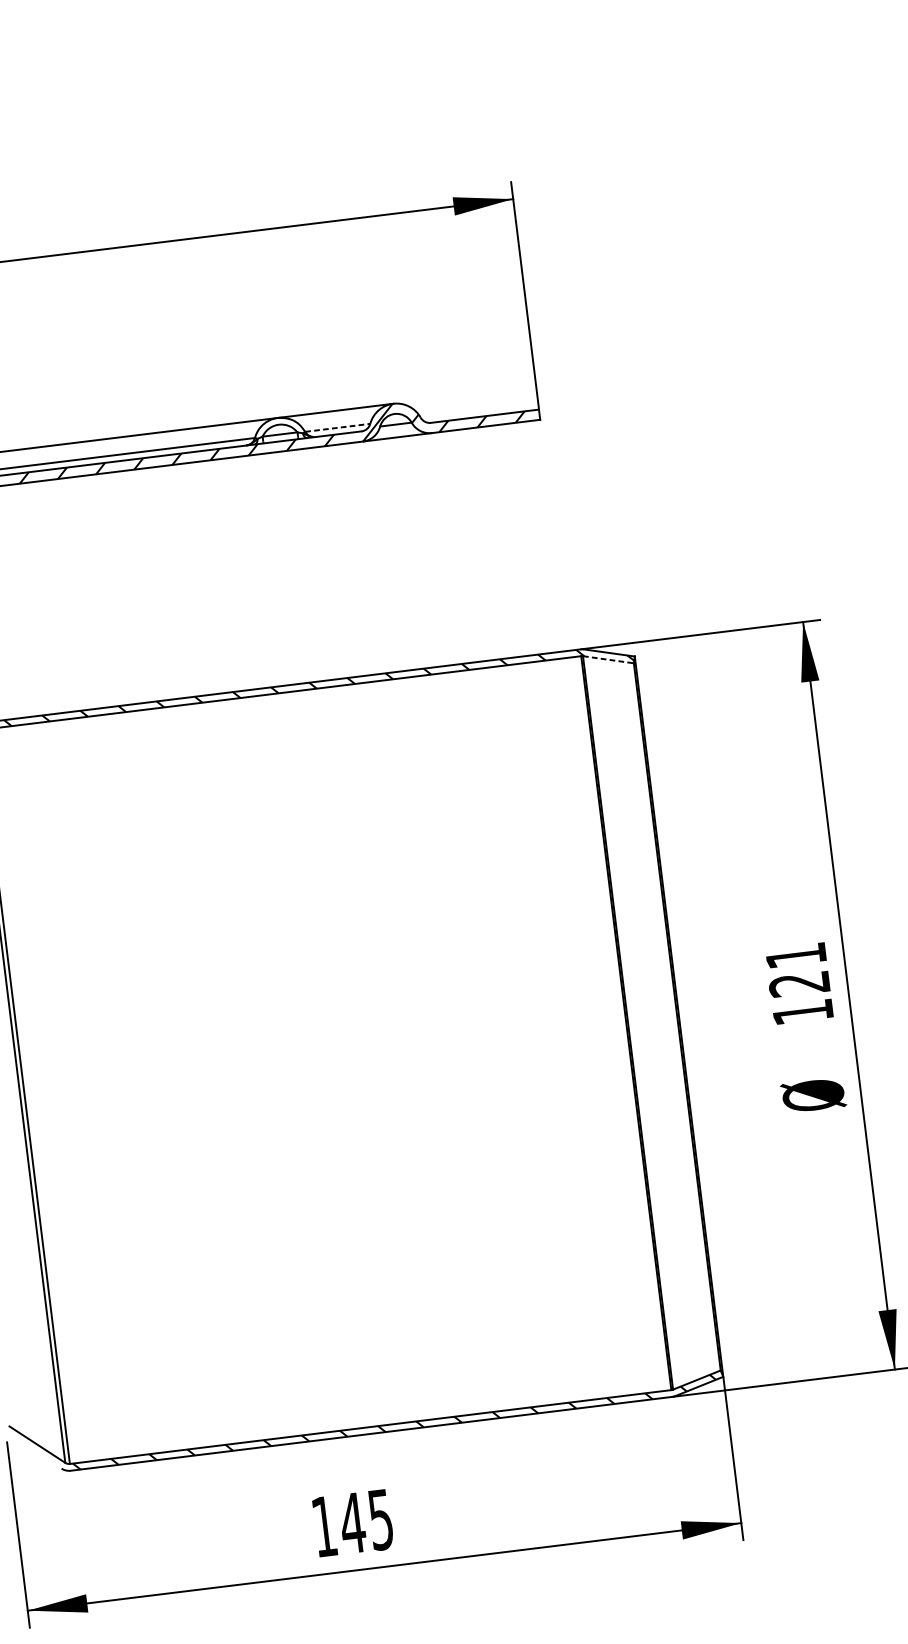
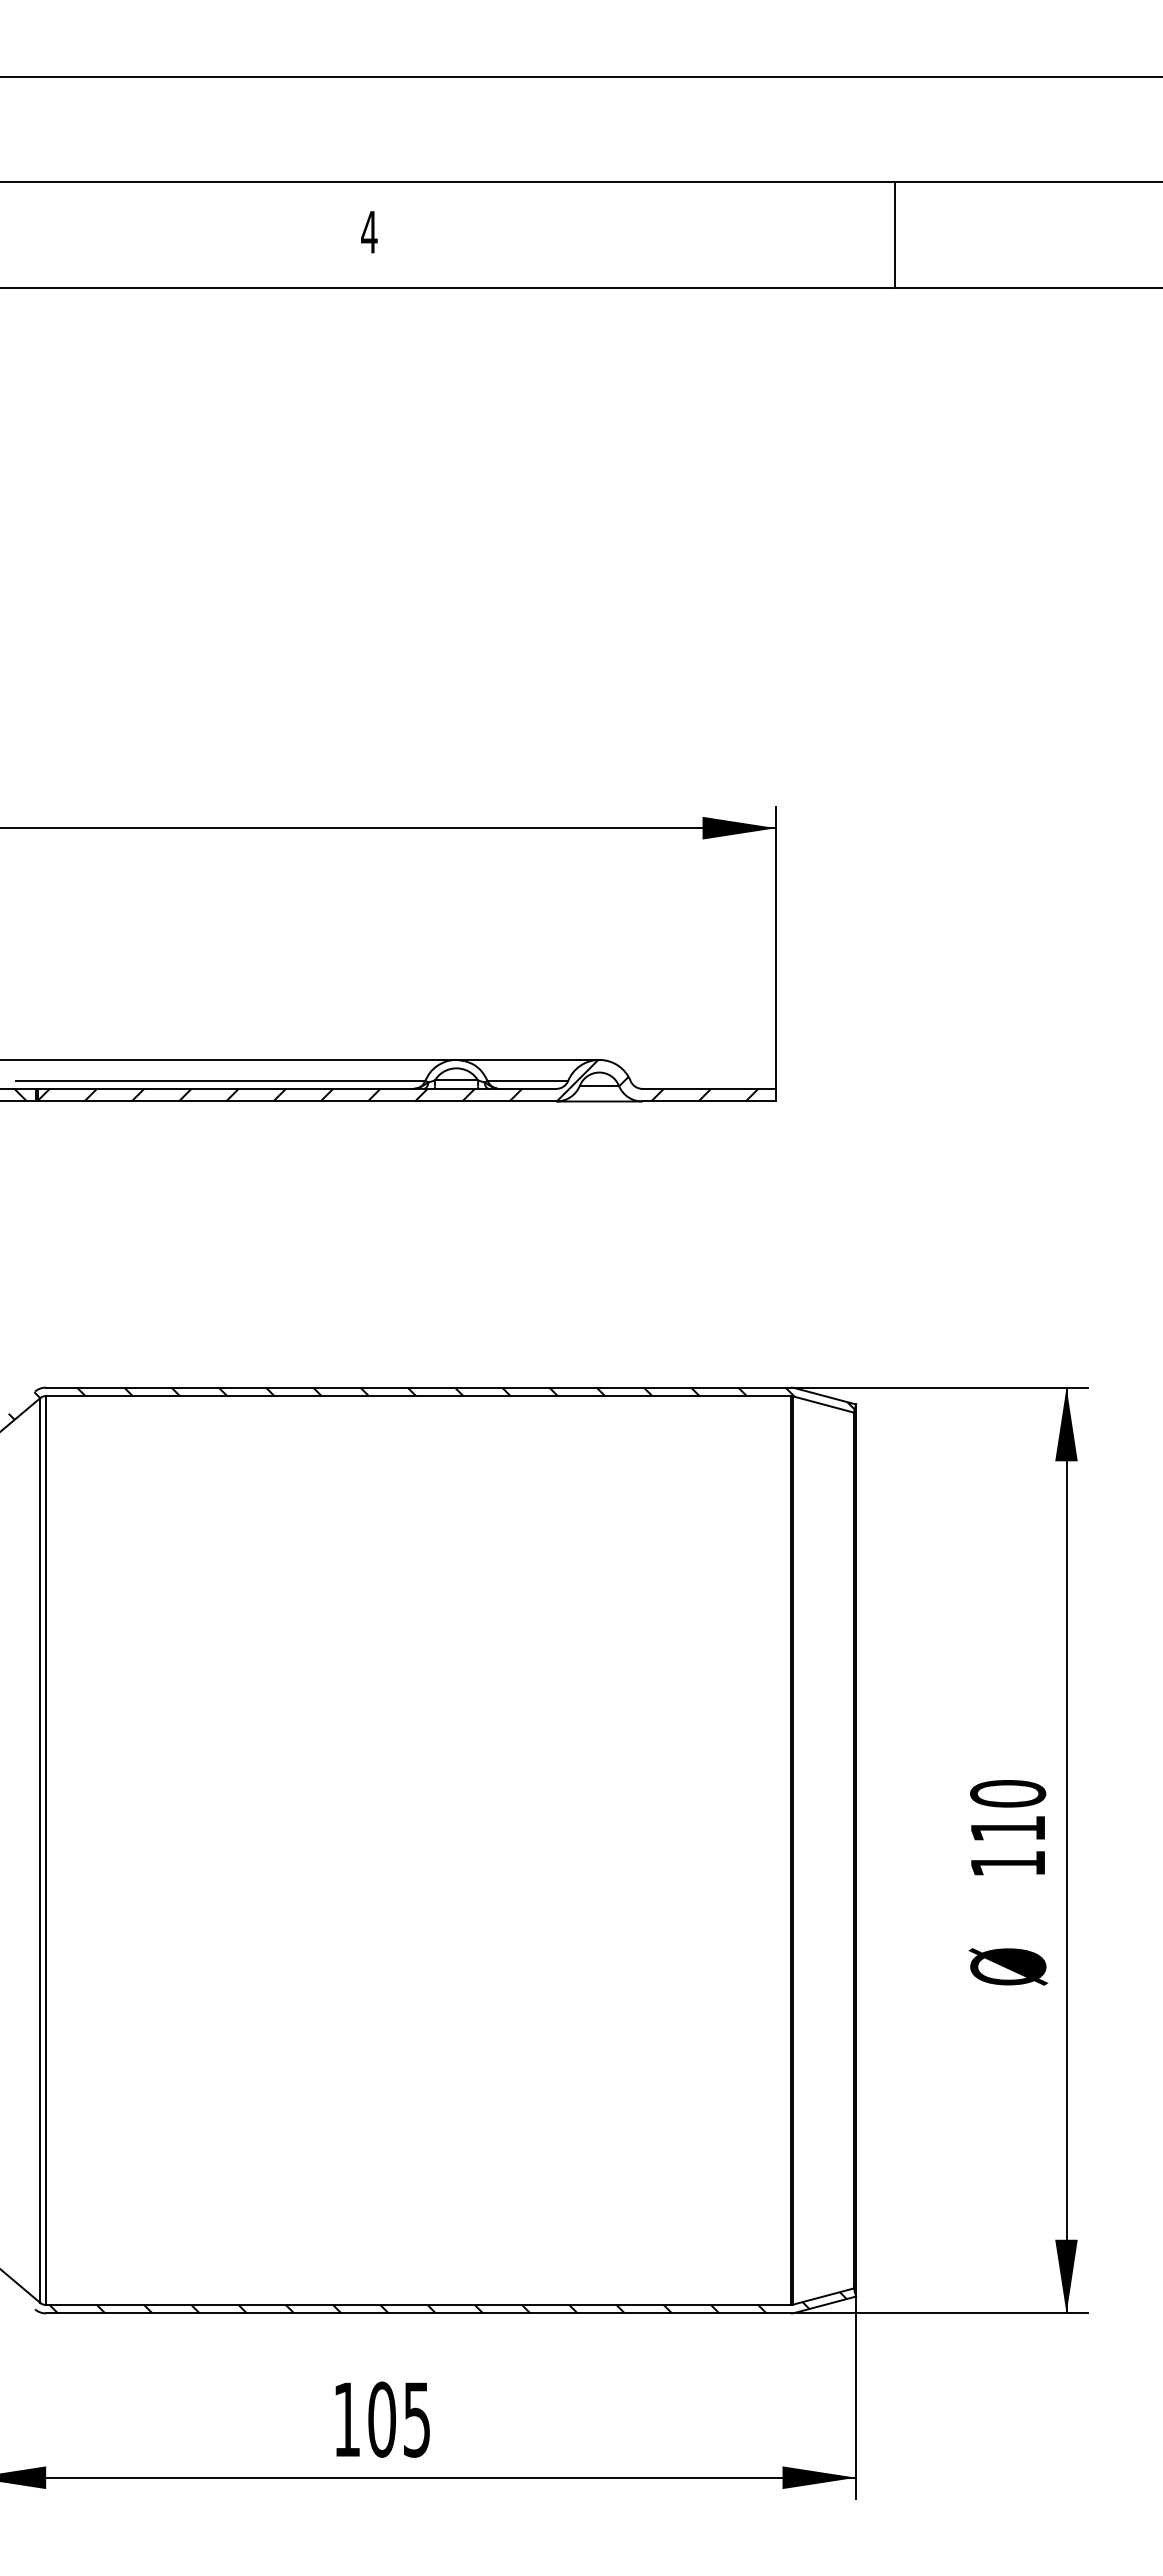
line: (338, 427) -> (528, 1080), dashed -> solid
line: (608, 659) -> (823, 1404), dashed -> solid
text: (798, 970) -> (1008, 1811), 121 -> 110
text: (352, 1523) -> (381, 2419), 145 -> 105

